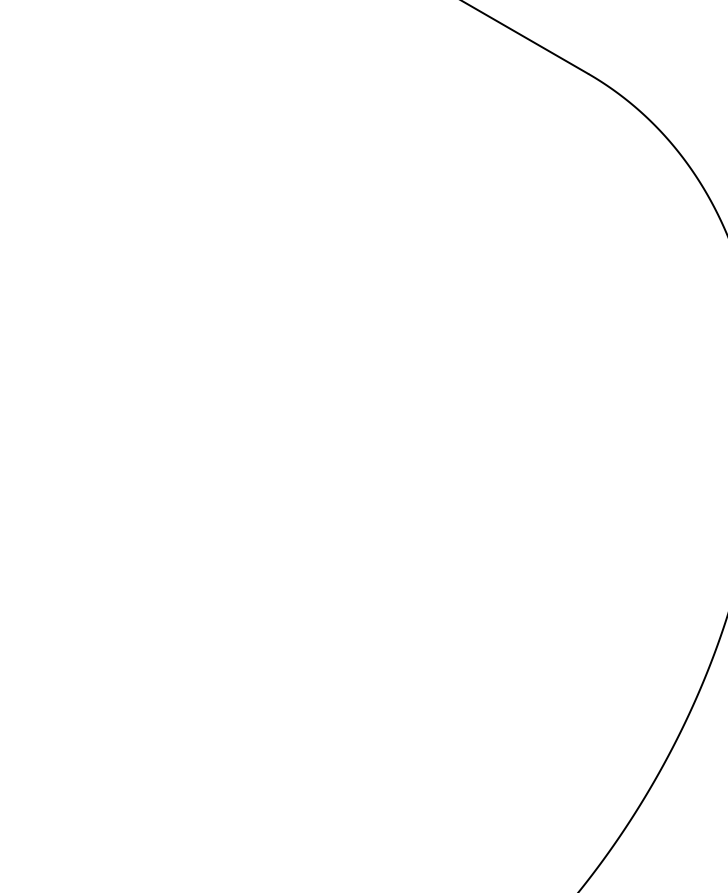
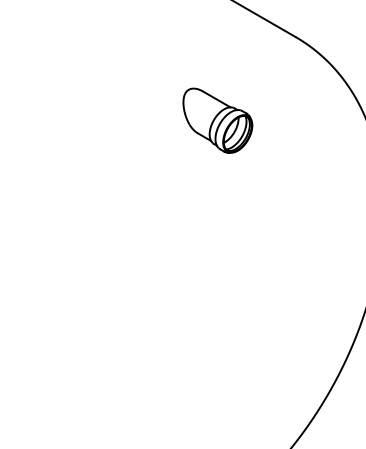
part: (432, 239) -> (217, 120), added

